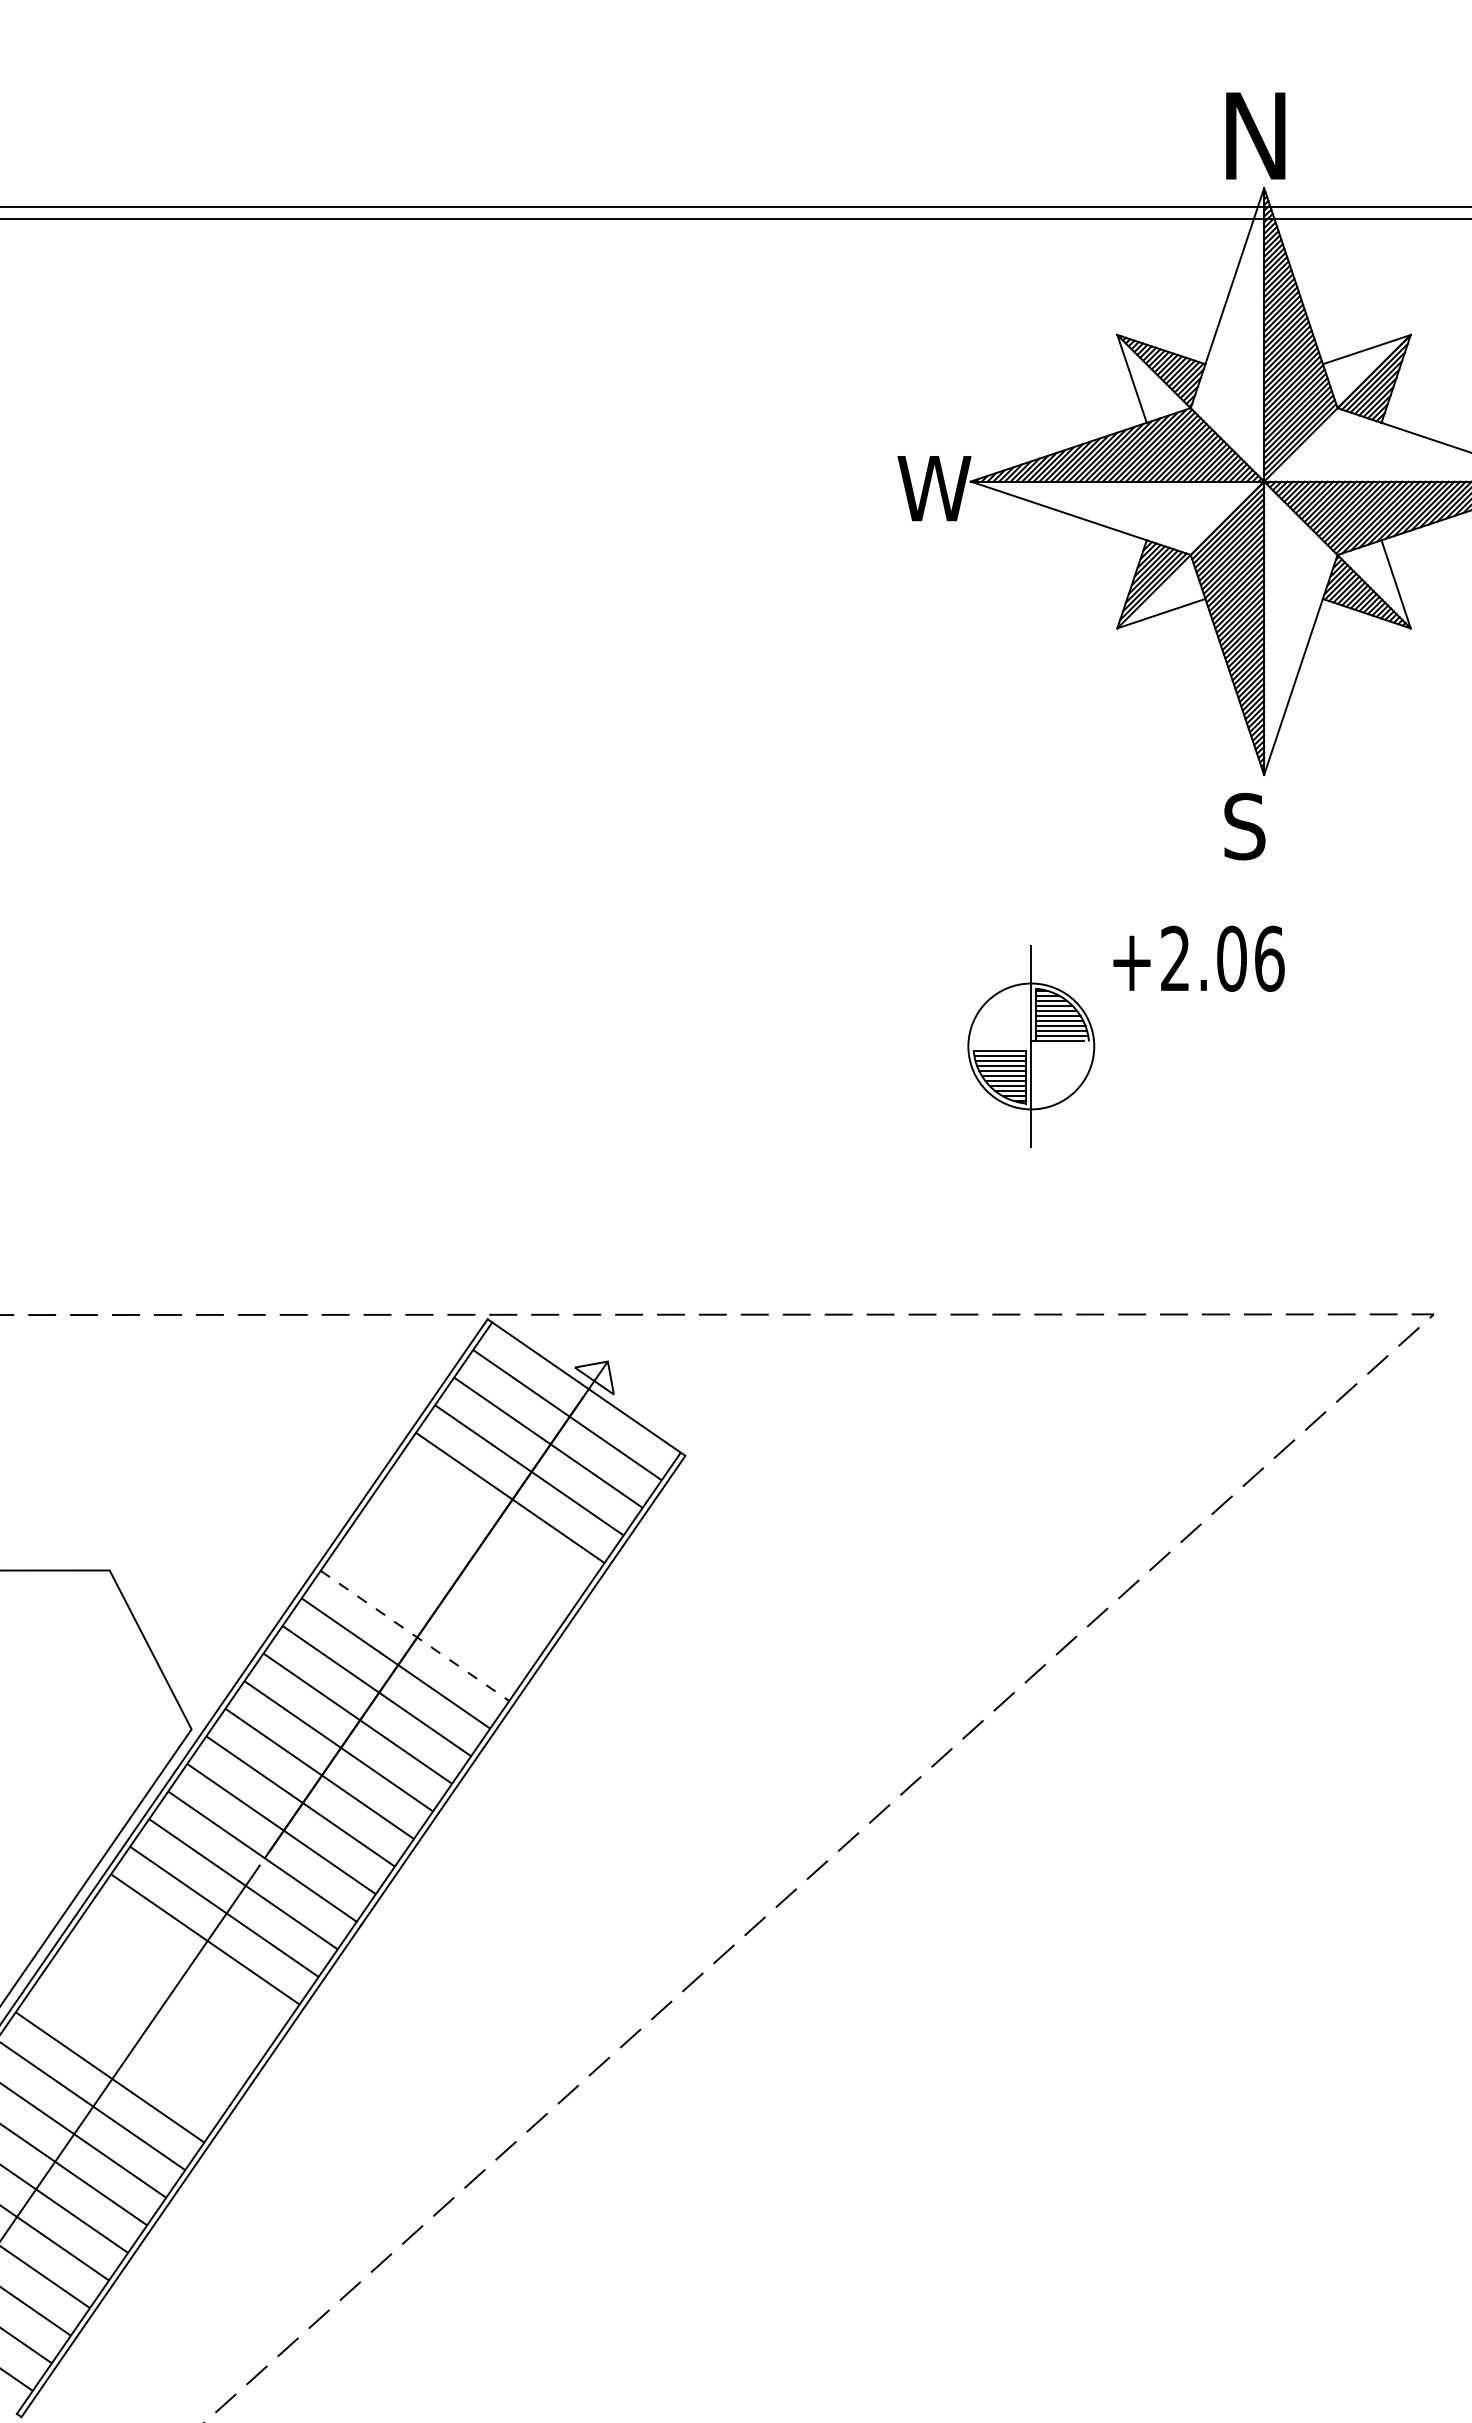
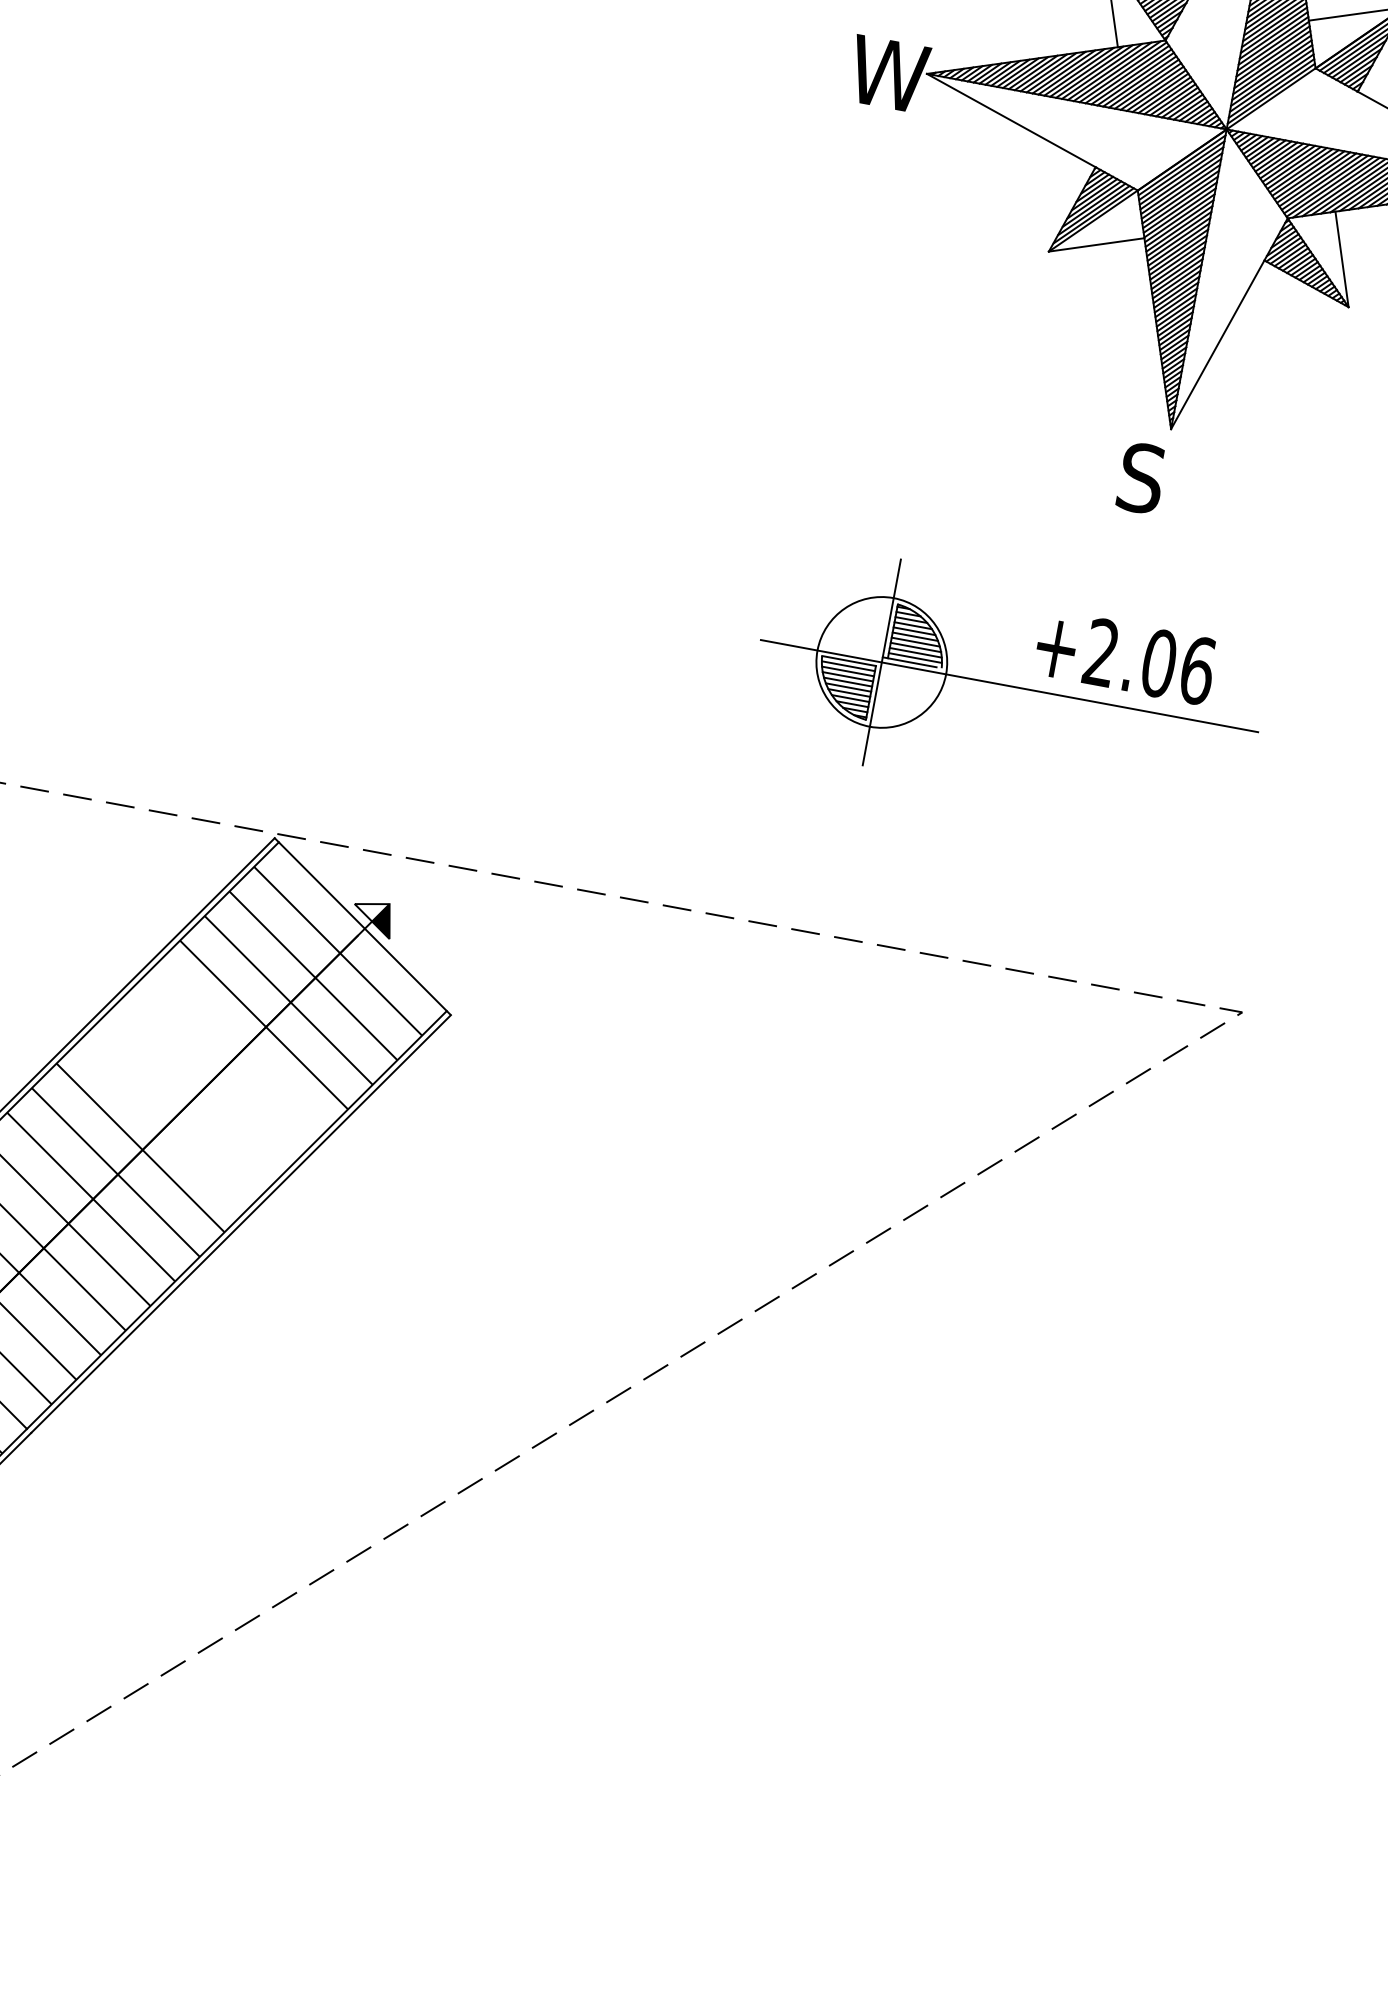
text: (1198, 958) -> (1125, 656), moved
line: (1155, 1046) -> (1008, 685), added
fill: (603, 1377) -> (382, 919), added
line: (415, 1635) -> (141, 1147), dashed -> solid

